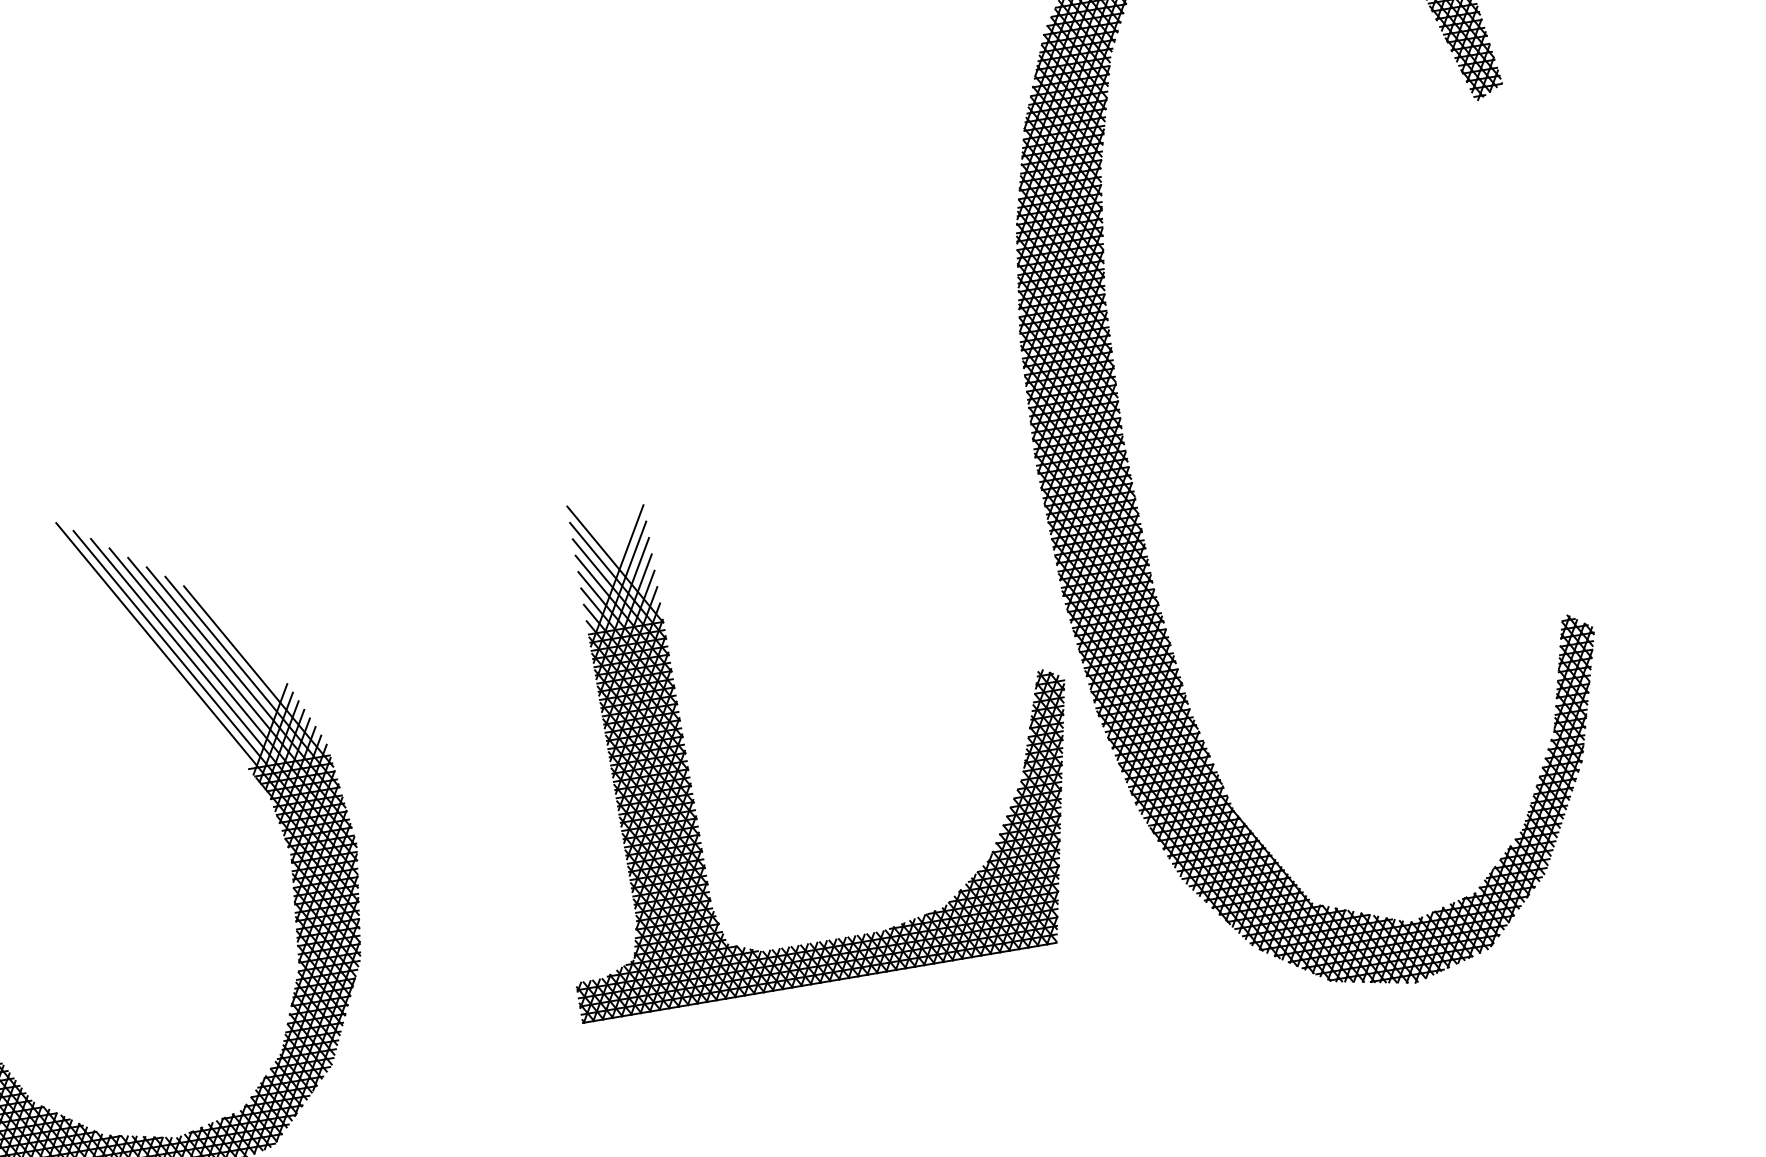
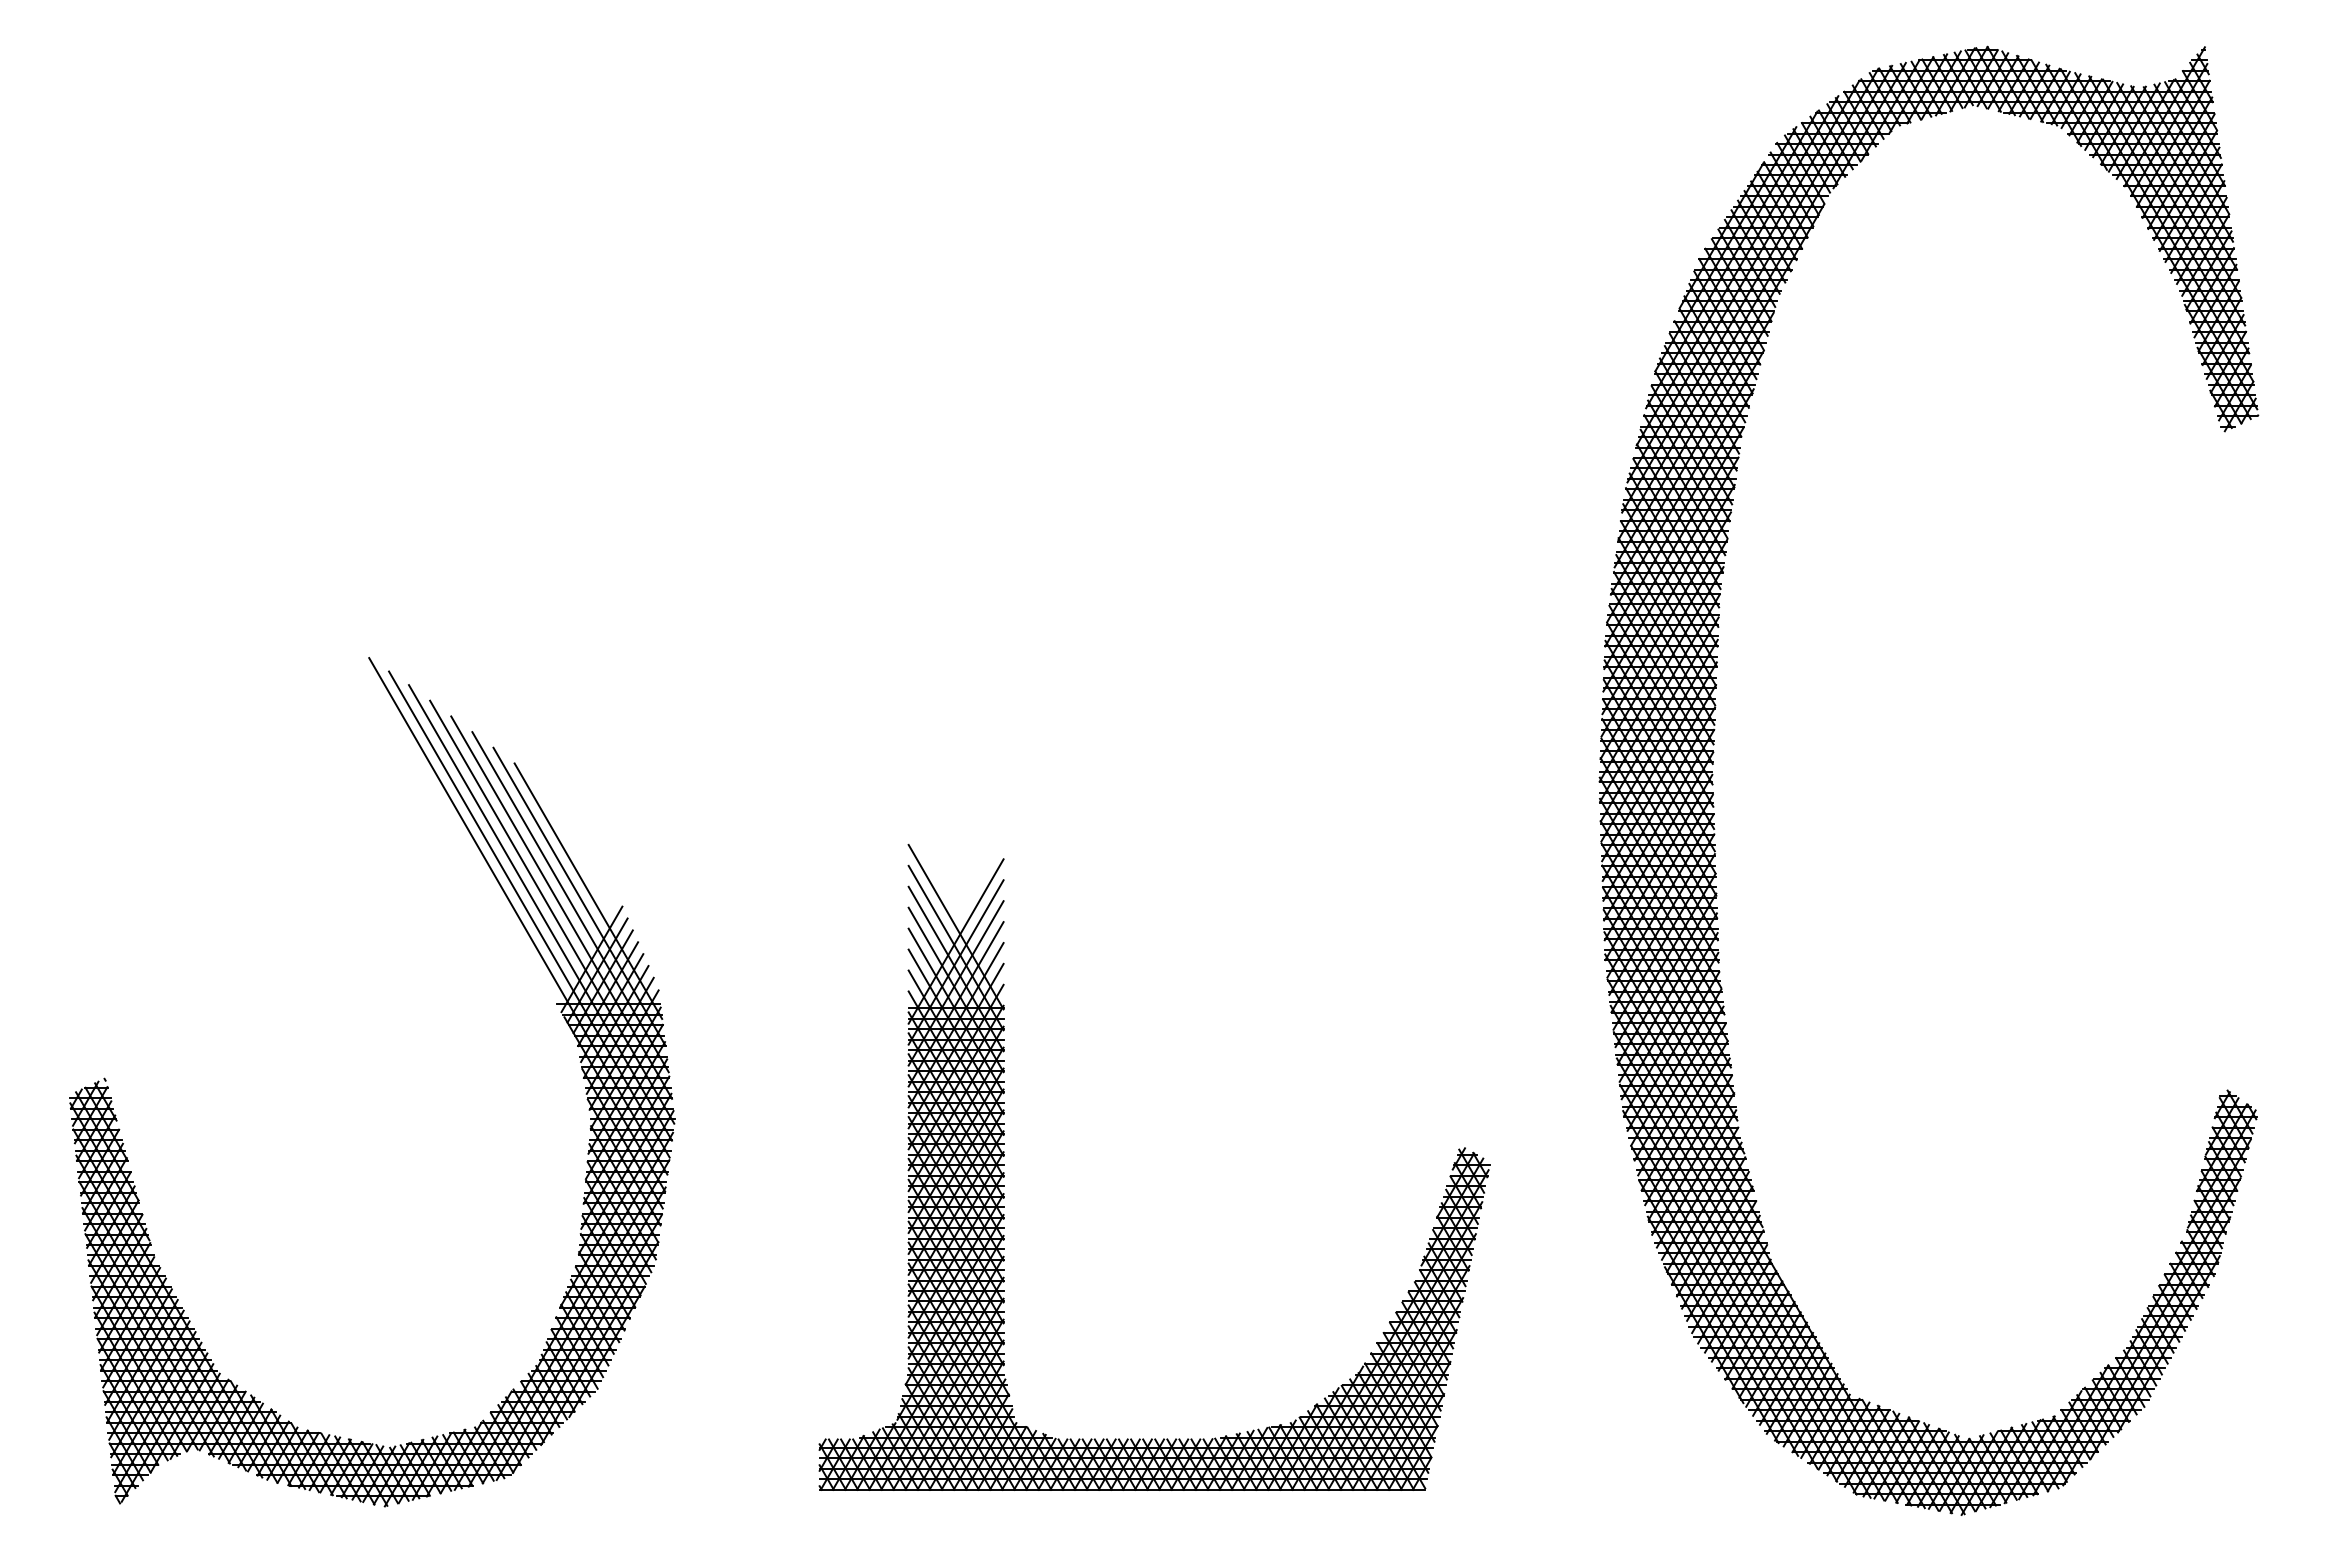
part: (684, 744) -> (1004, 1165), moved

